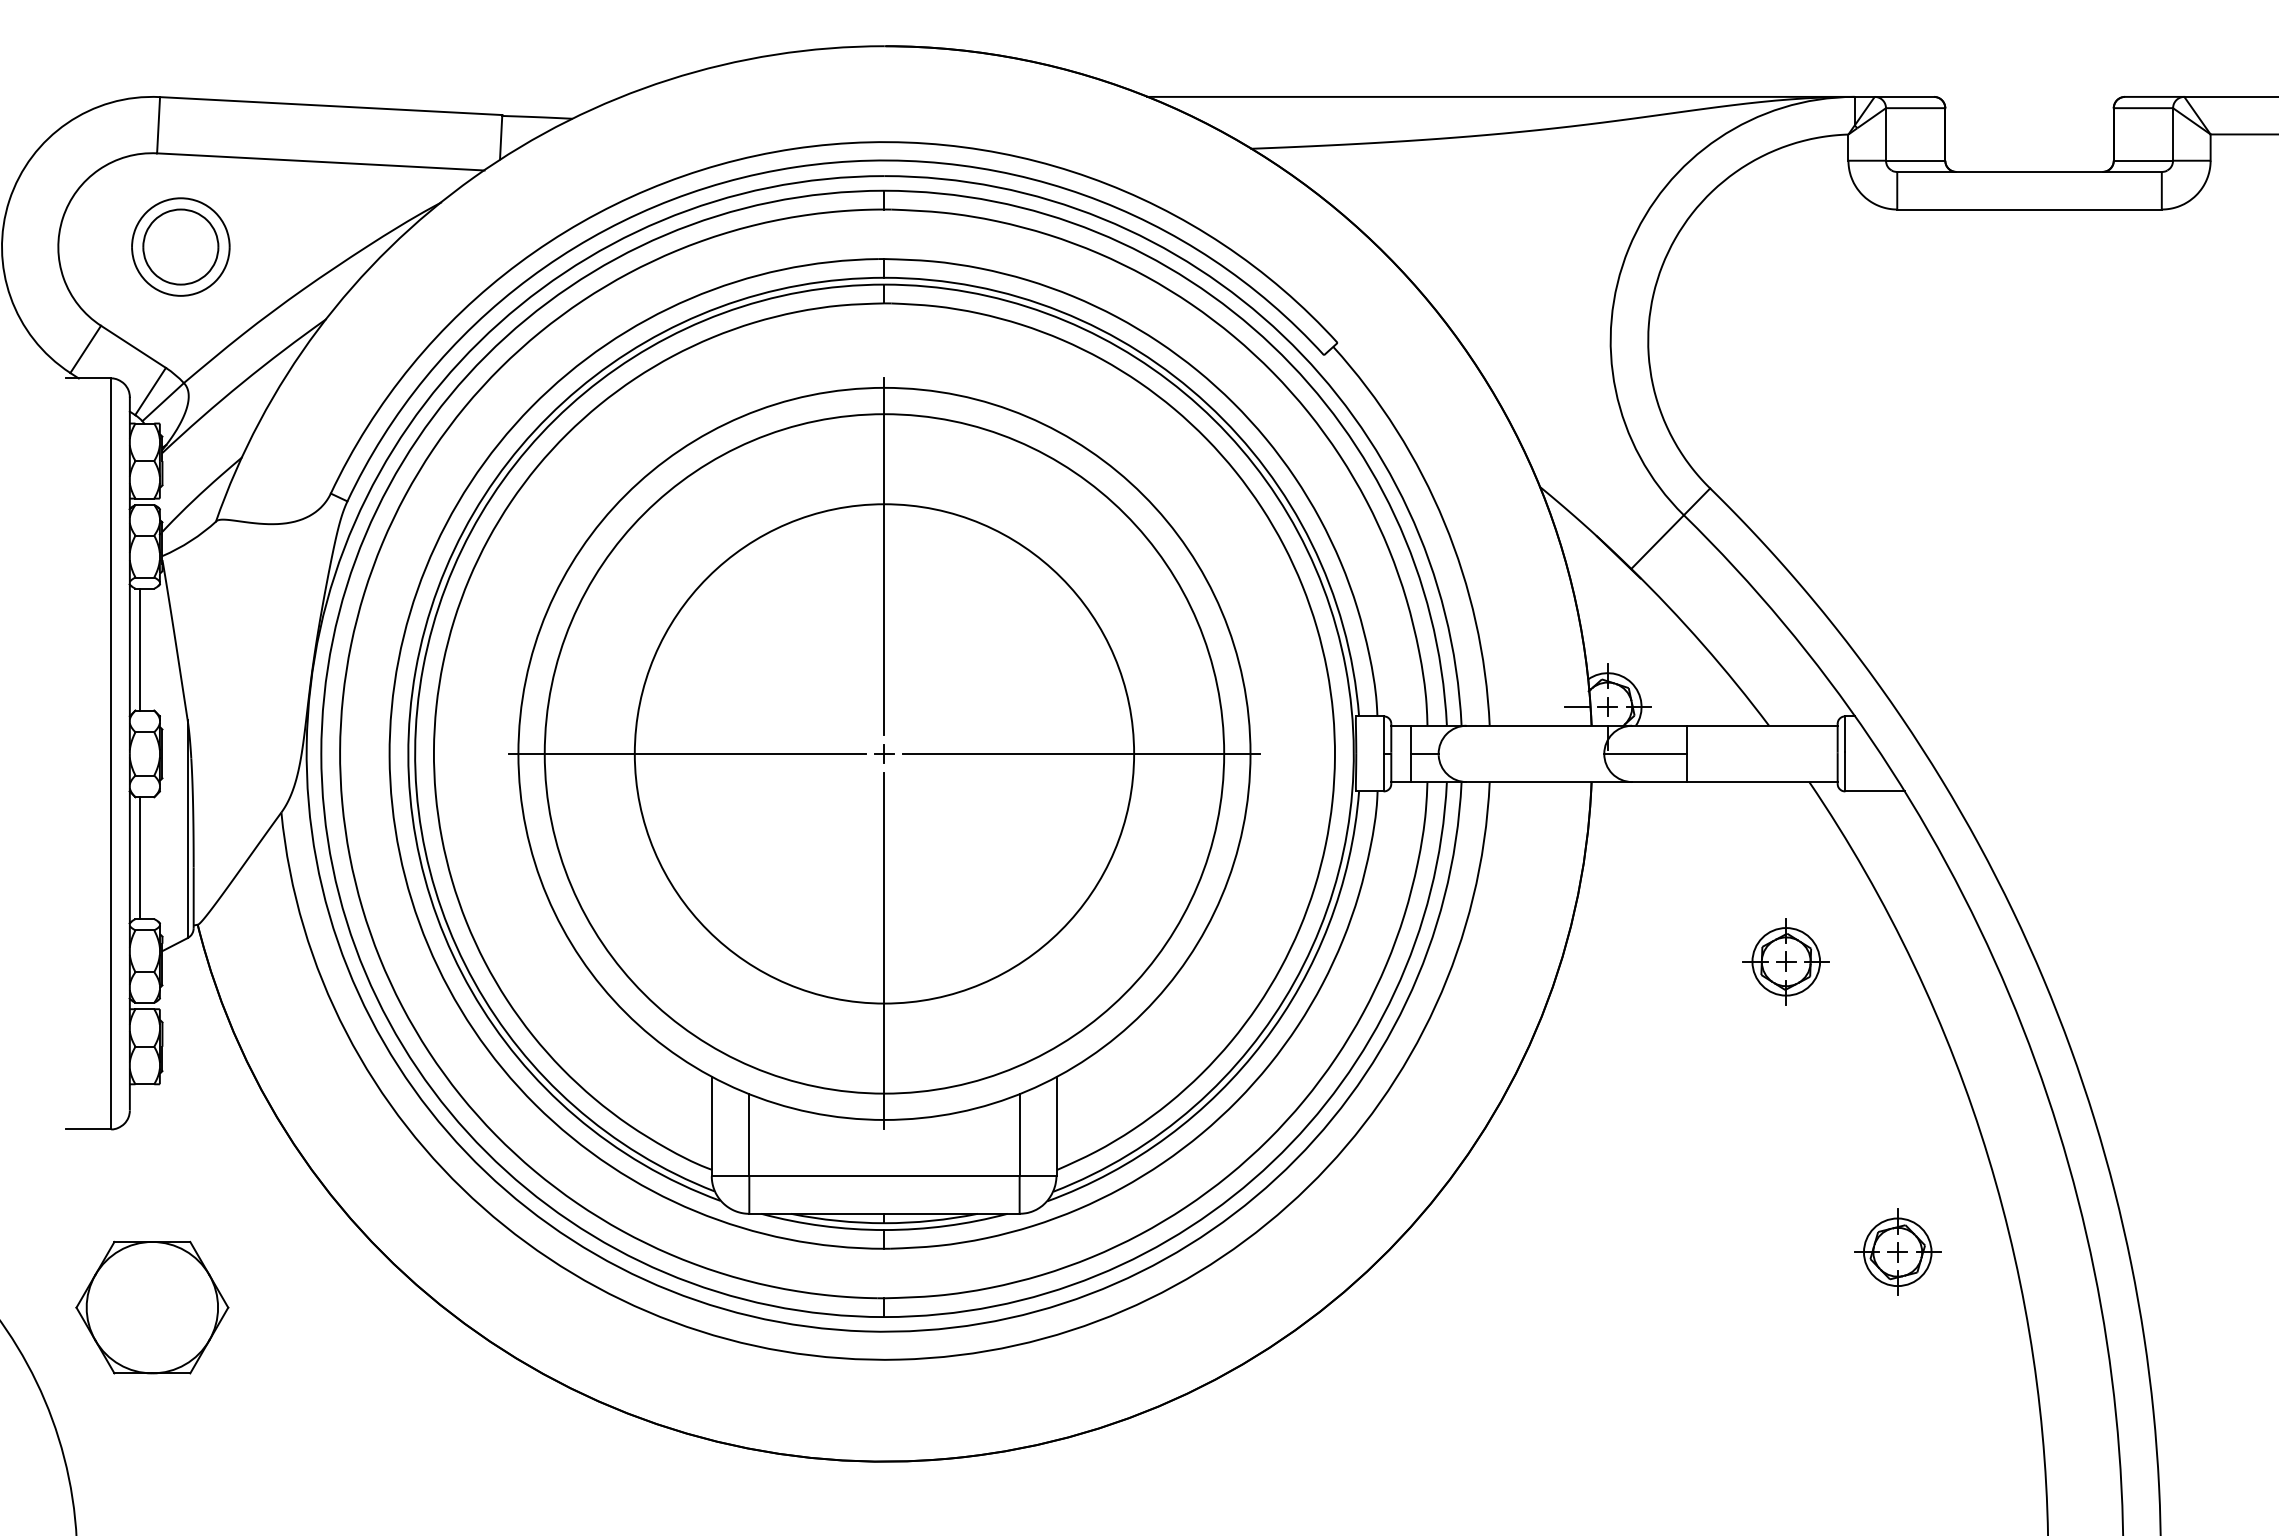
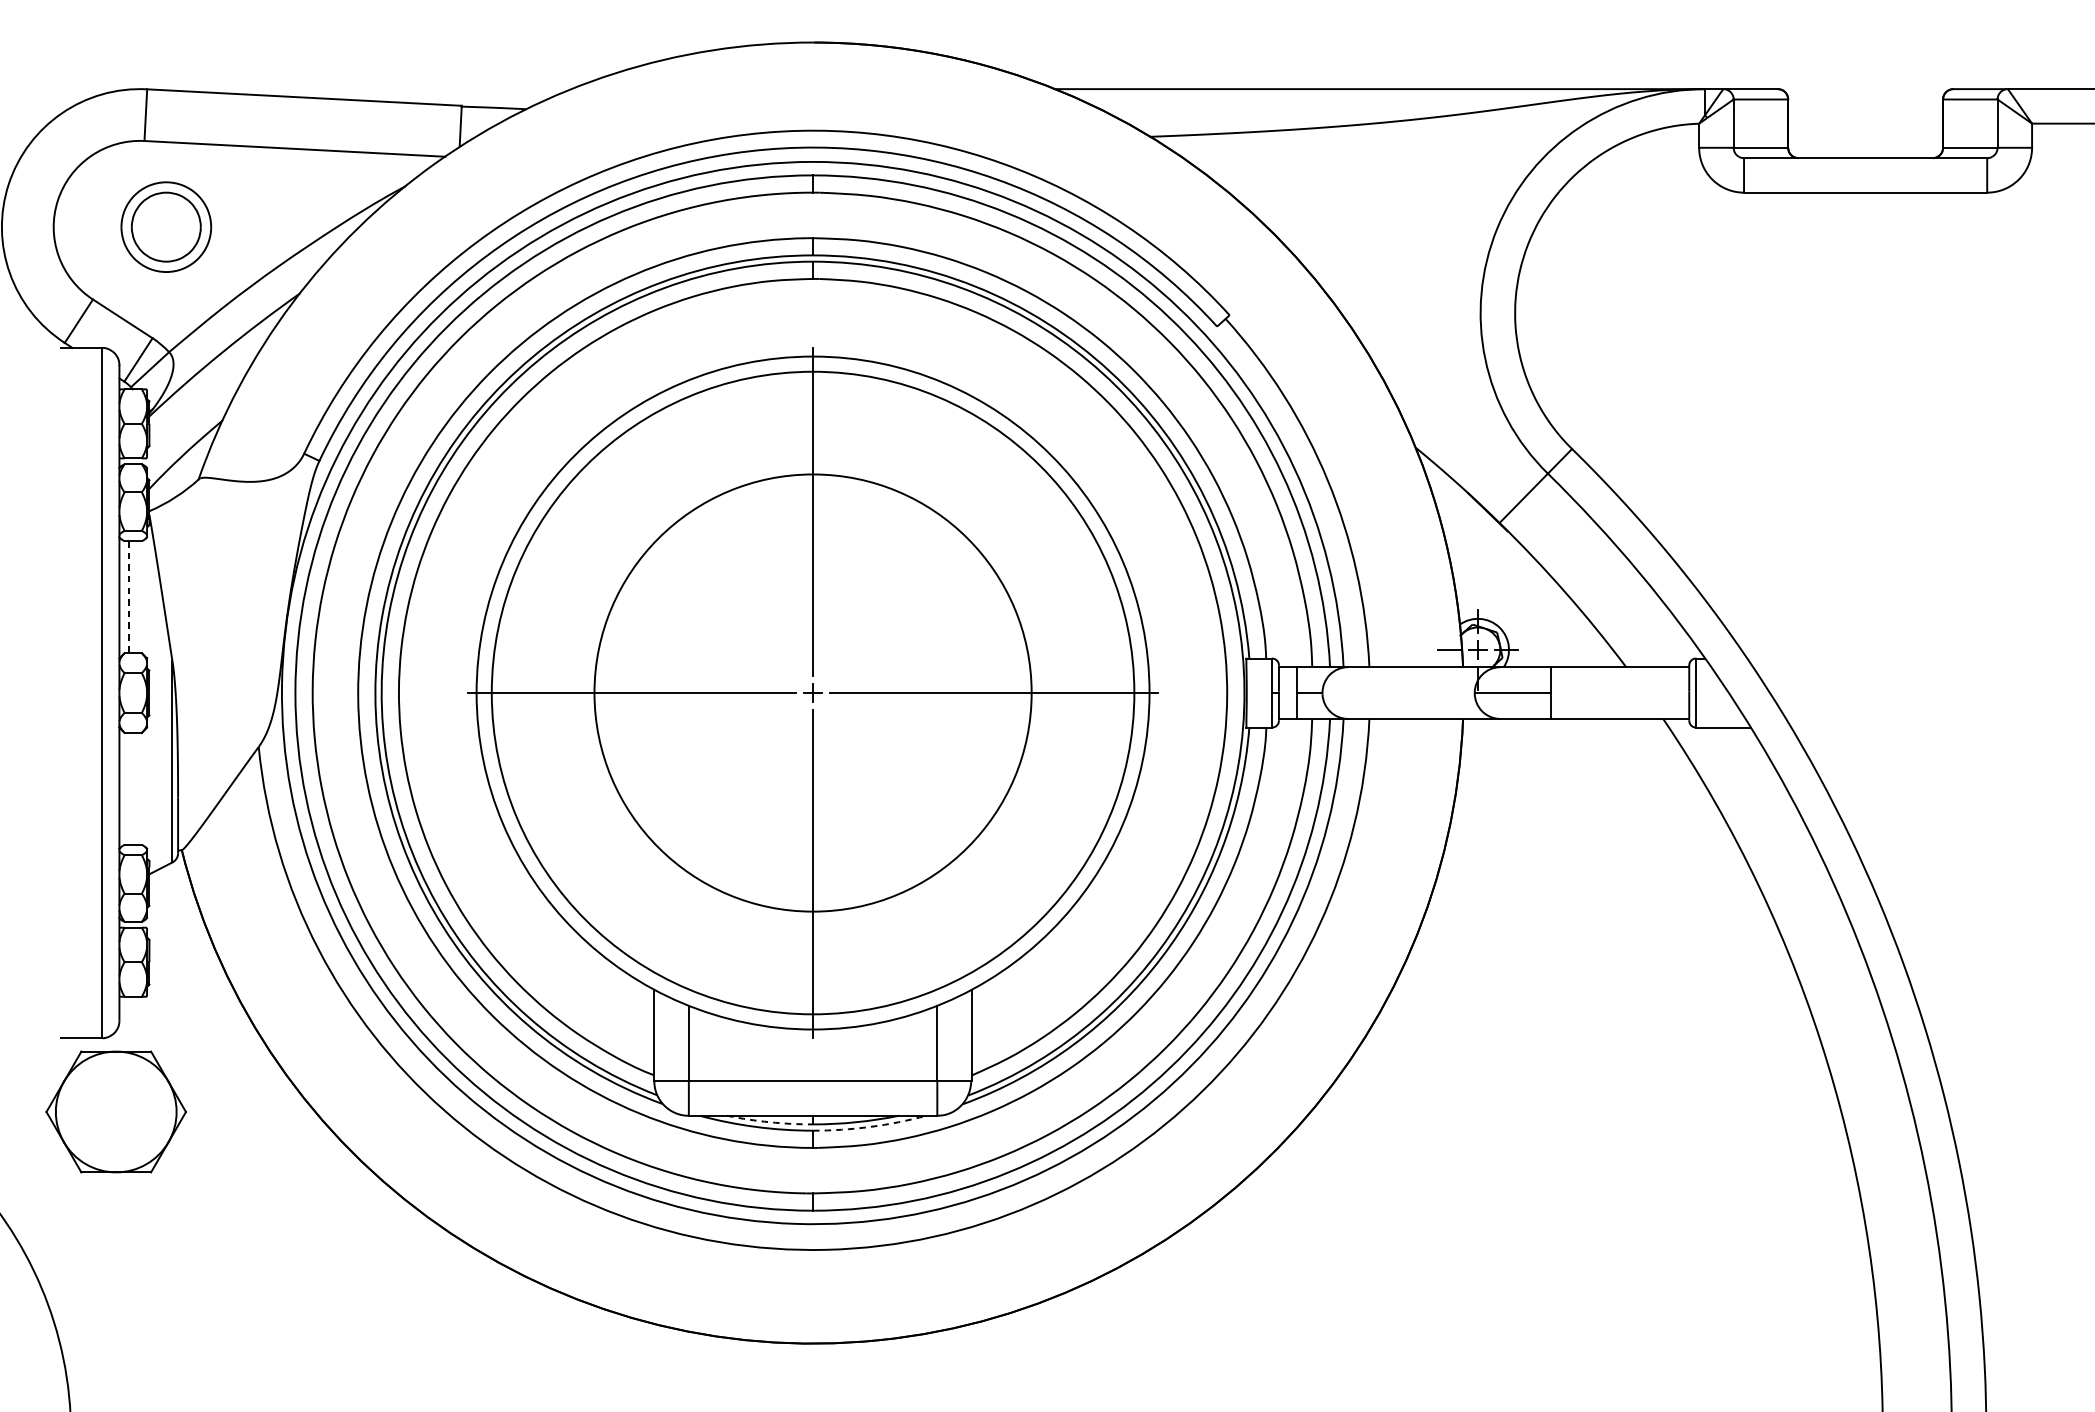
line: (140, 649) -> (129, 597), solid -> dashed
circle: (884, 753) -> (813, 692), size x0.7
circle: (884, 753) -> (813, 692), size x1.4
line: (140, 858) -> (129, 789), removed
part: (1785, 961) -> (1641, 883), removed
arc: (837, 1220) -> (769, 1121), solid -> dashed
arc: (946, 1225) -> (870, 1126), solid -> dashed
part: (1897, 1251) -> (1744, 1150), removed
part: (152, 1307) -> (116, 1111), moved

